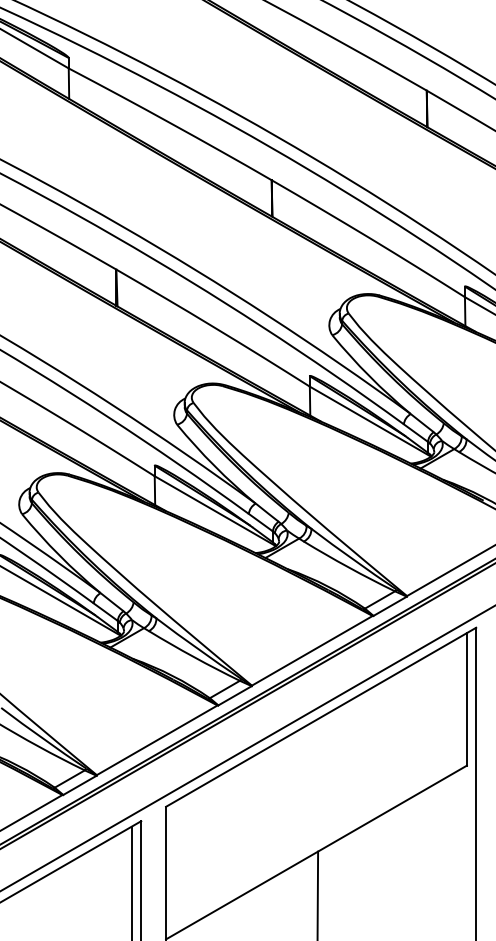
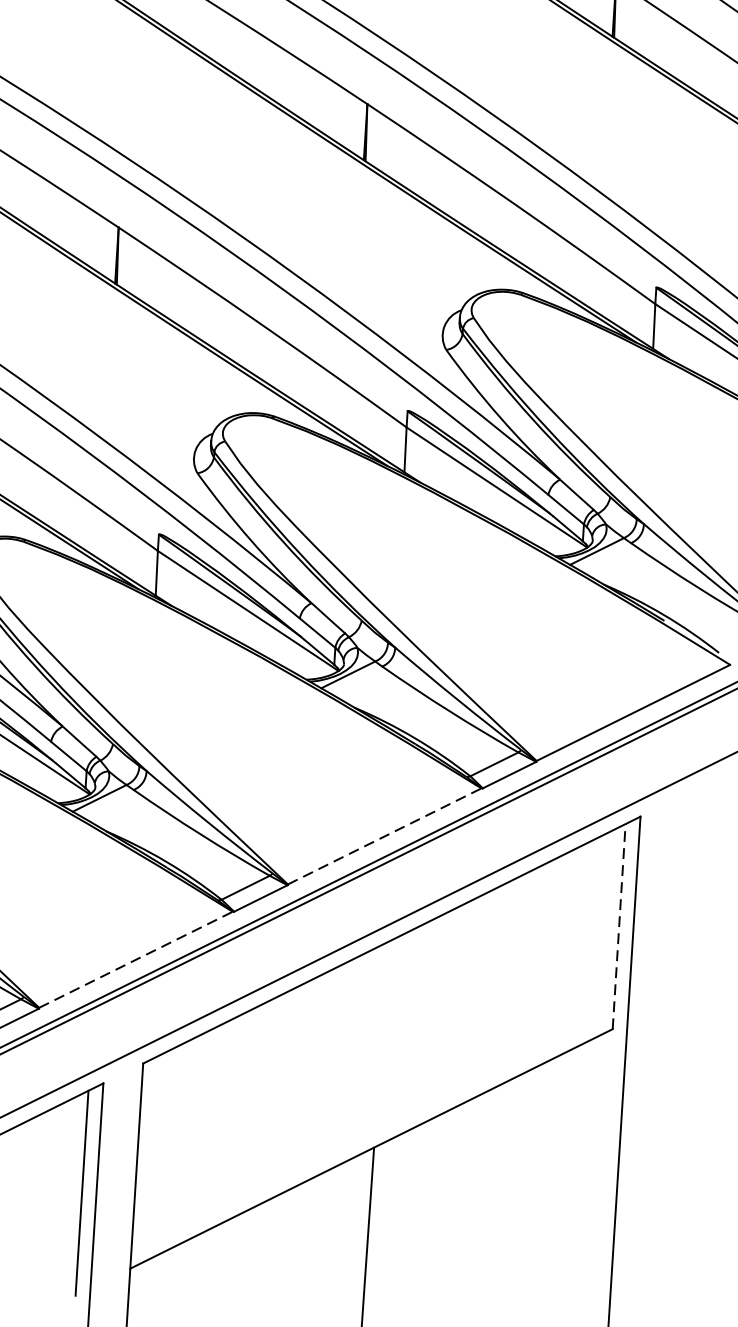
line: (312, 650) -> (385, 835), solid -> dashed
line: (466, 698) -> (618, 925), solid -> dashed
line: (157, 740) -> (136, 960), solid -> dashed

